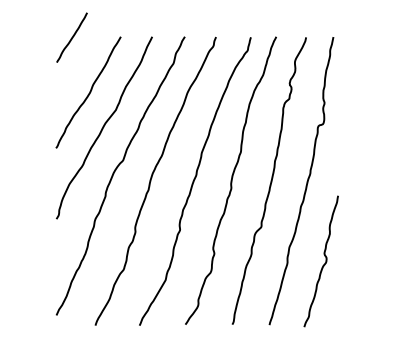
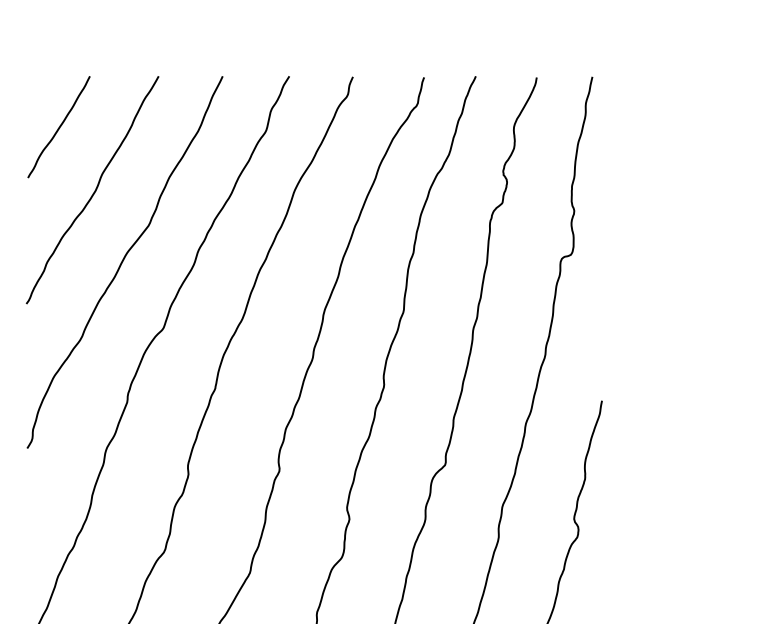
line: (71, 37) -> (57, 126), moved

